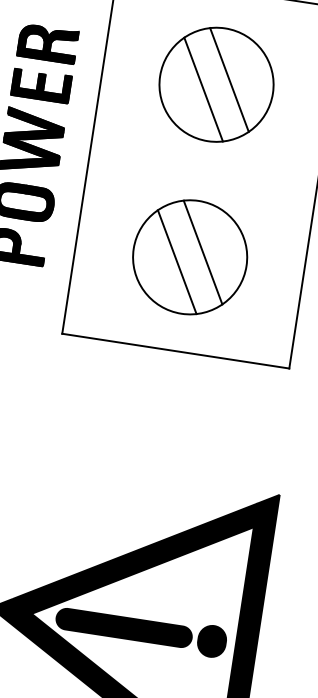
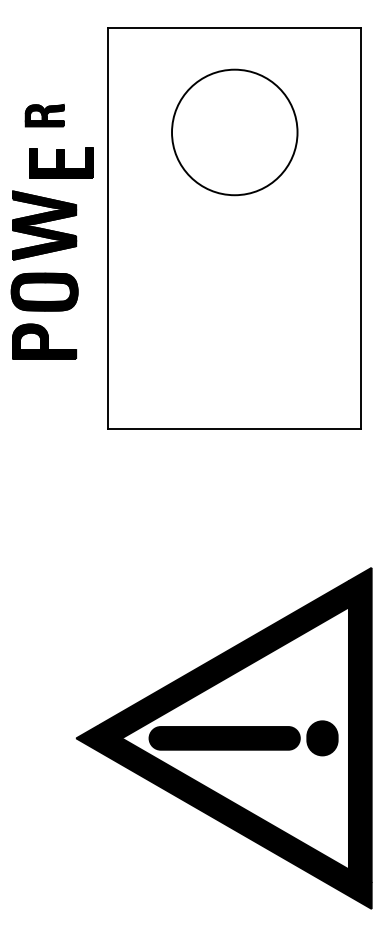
part: (47, 43) -> (44, 115), size x0.6
line: (229, 79) -> (247, 124), removed
part: (41, 85) -> (61, 162), moved
line: (203, 89) -> (221, 139), removed
part: (189, 257) -> (234, 324), removed

